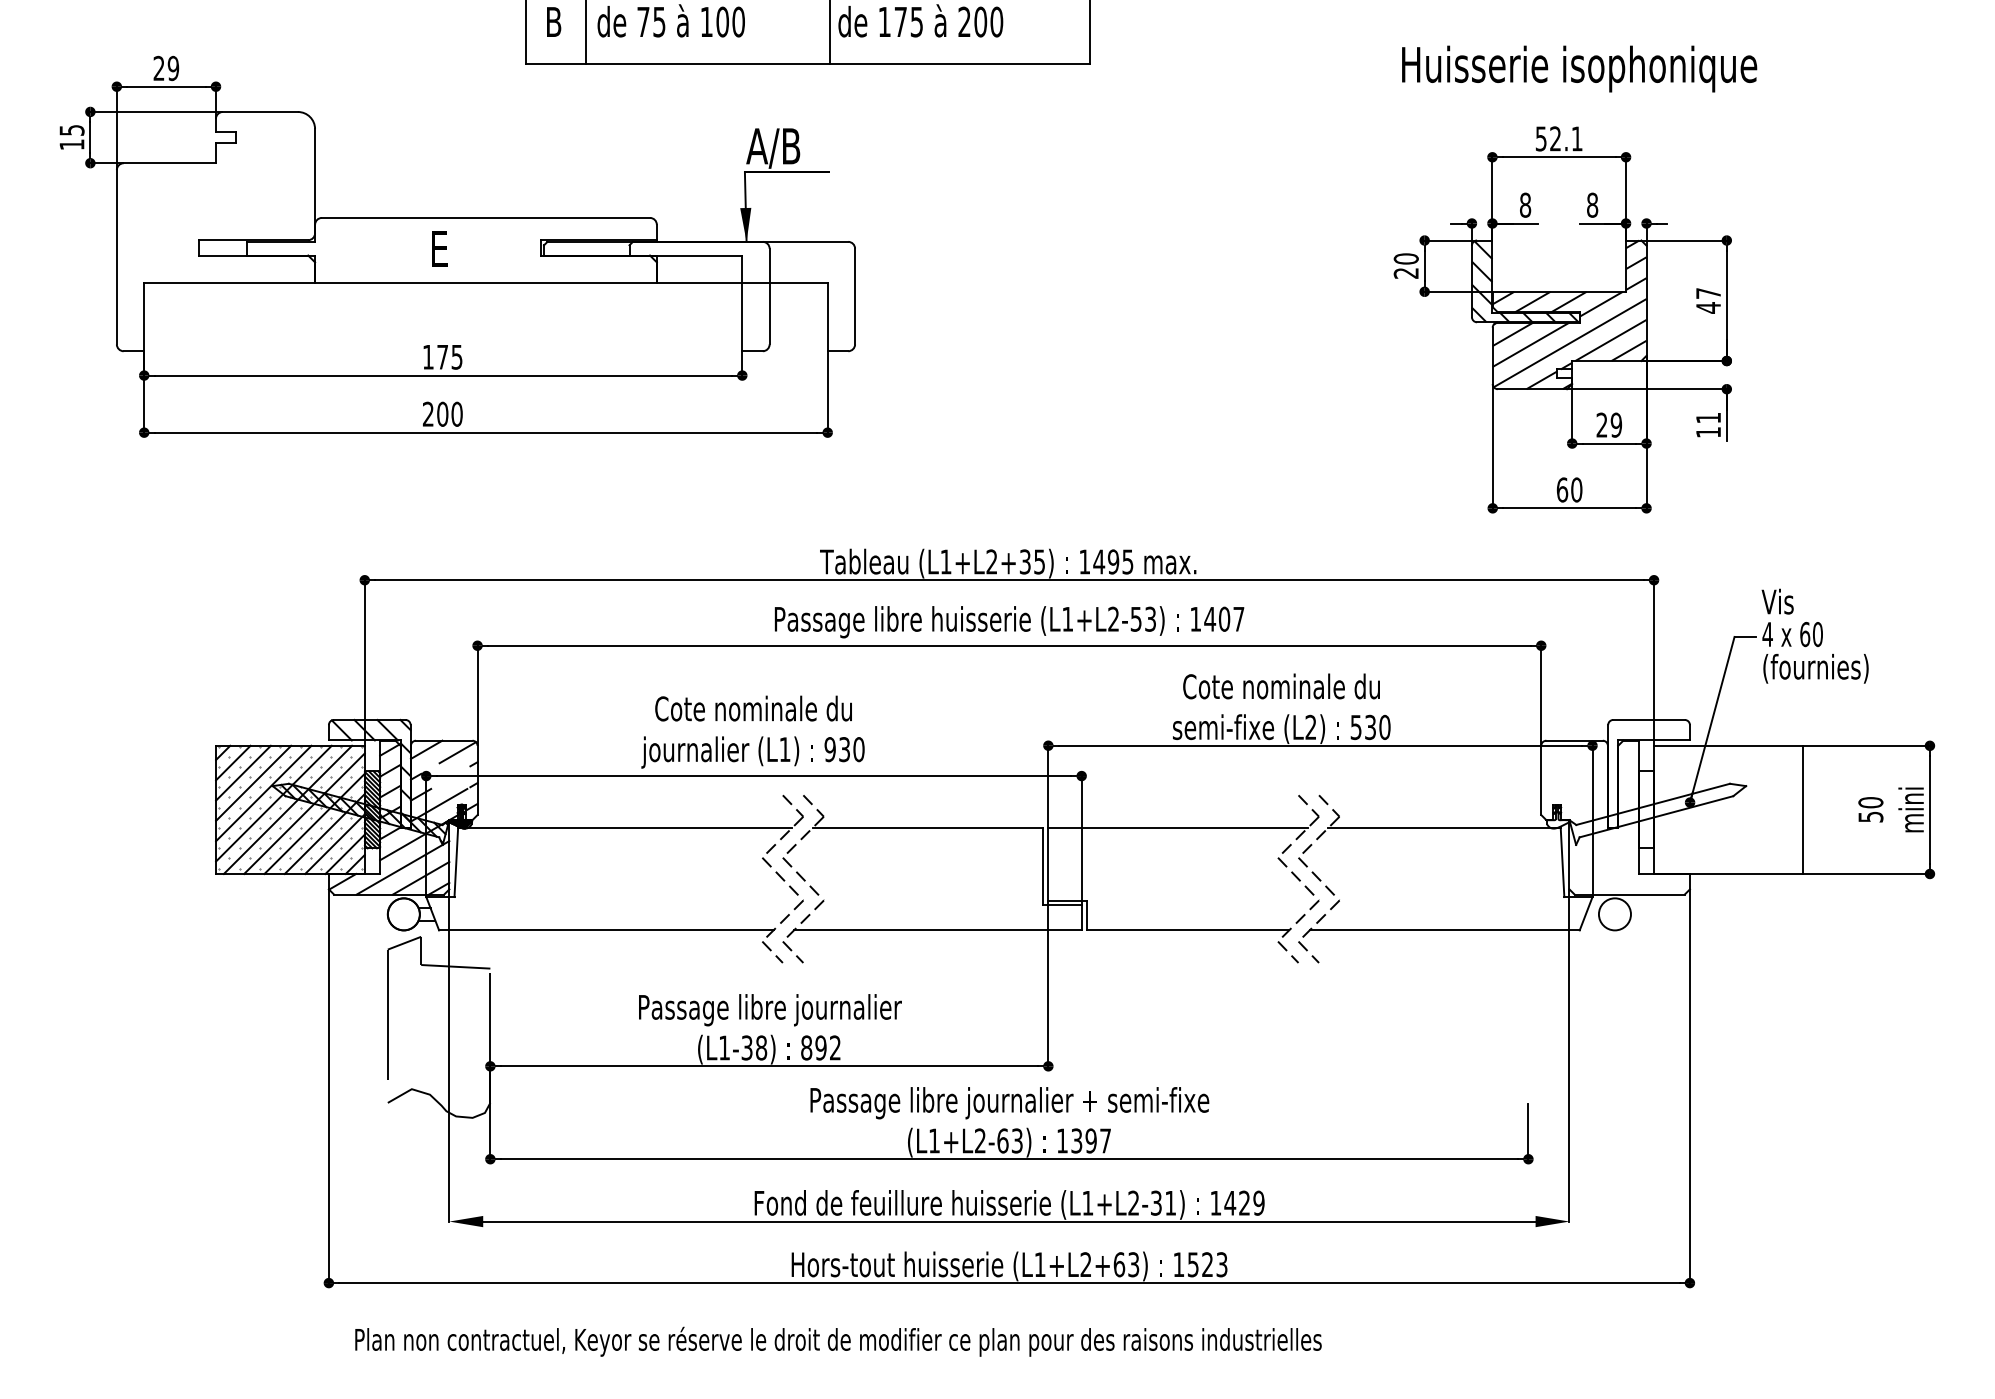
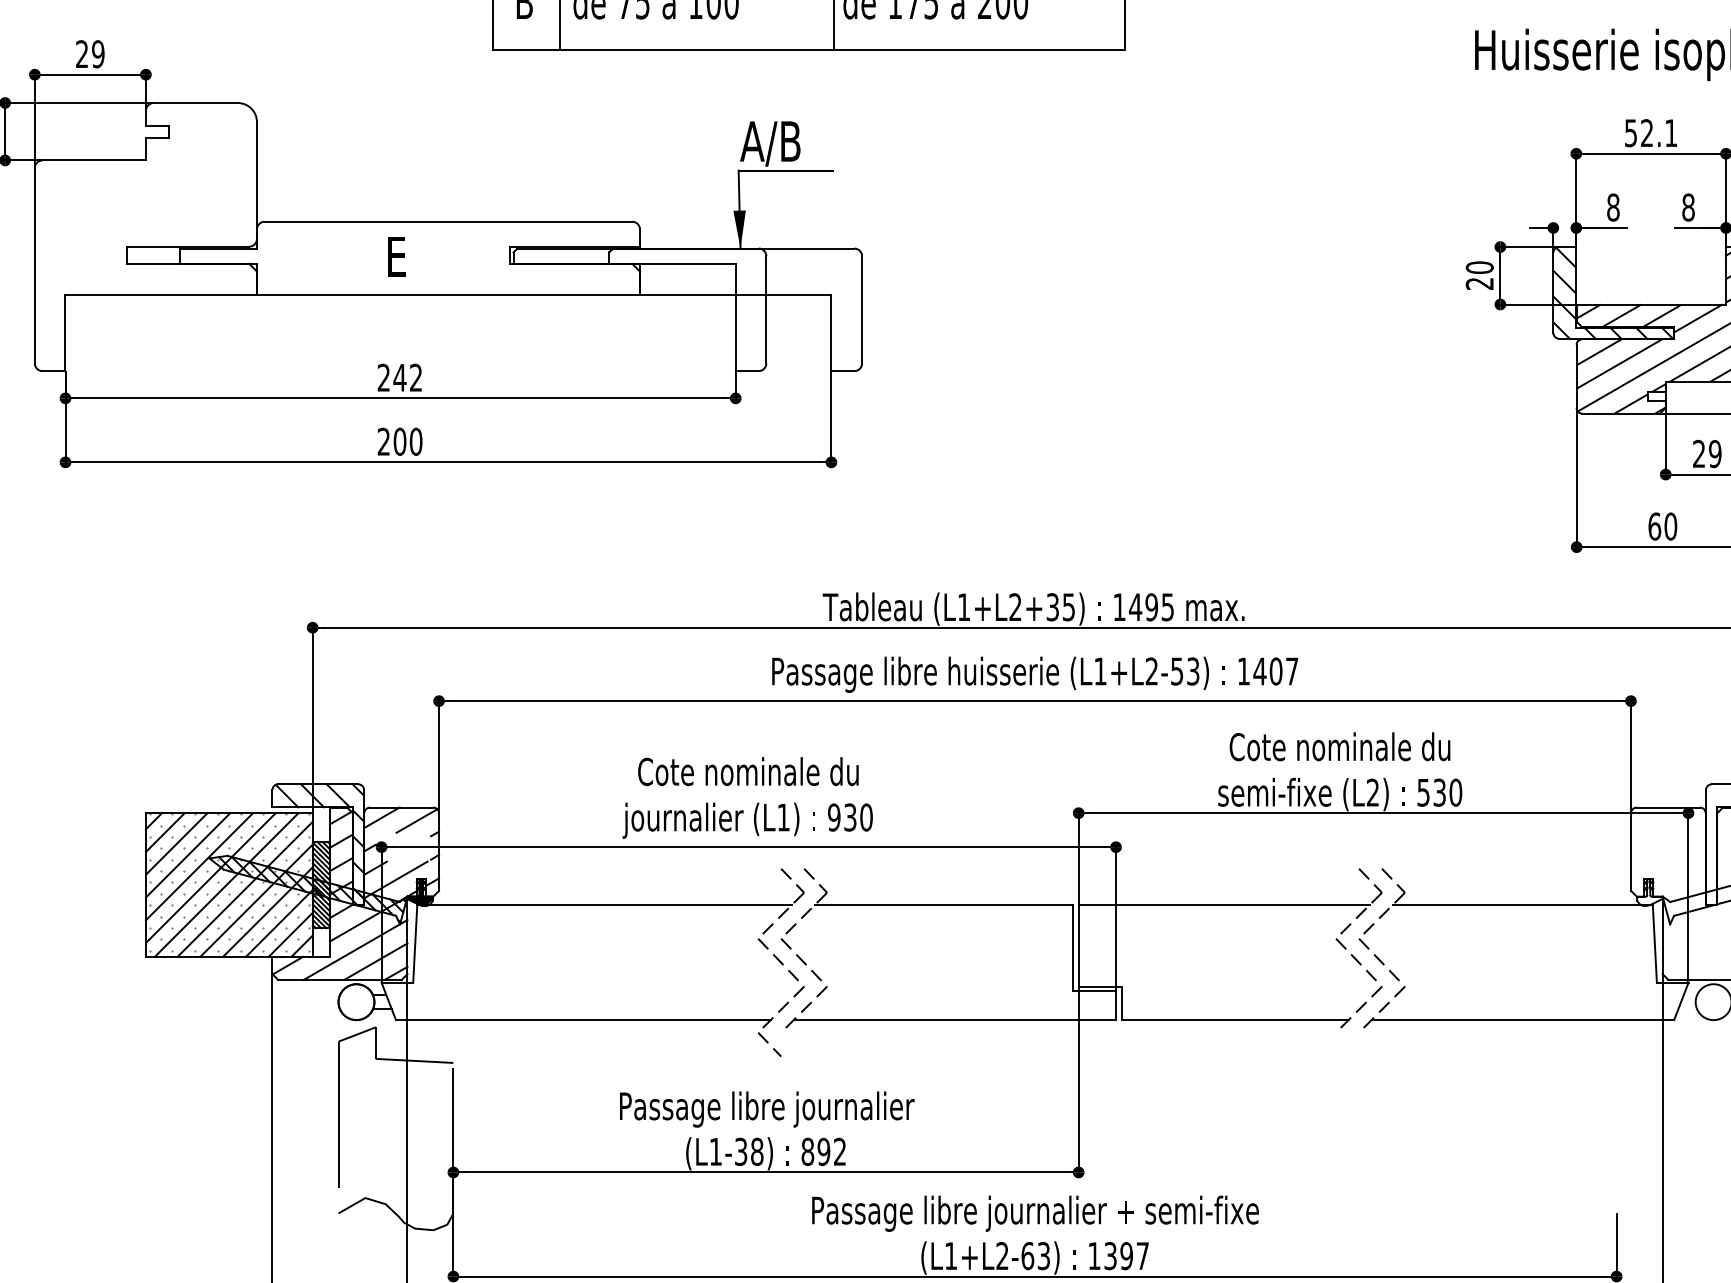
text: (442, 356) -> (399, 377), 175 -> 242
line: (792, 951) -> (791, 1043), removed
line: (1288, 951) -> (1347, 1043), removed
line: (1308, 951) -> (1370, 1043), removed

